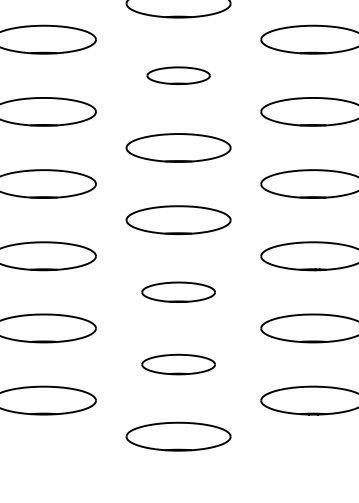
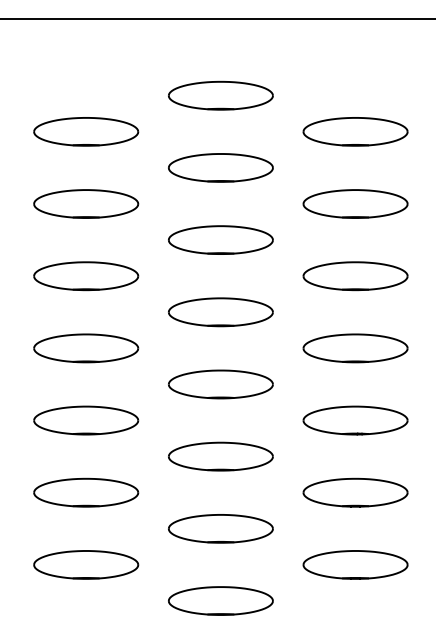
part: (178, 75) -> (220, 239), size x1.67
part: (178, 292) -> (220, 456), size x1.43
part: (178, 364) -> (220, 528), size x1.43

